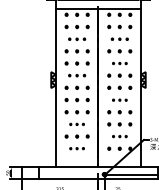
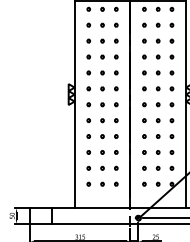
part: (76, 39) -> (101, 41), size x1.43
part: (119, 39) -> (157, 41), size x1.43
part: (119, 63) -> (157, 72), size x1.67
part: (76, 75) -> (101, 88), size x1.43
part: (119, 100) -> (157, 121), size x1.67
part: (76, 124) -> (101, 152), size x1.67
part: (119, 136) -> (157, 168), size x1.67
part: (76, 148) -> (101, 183), size x1.67

